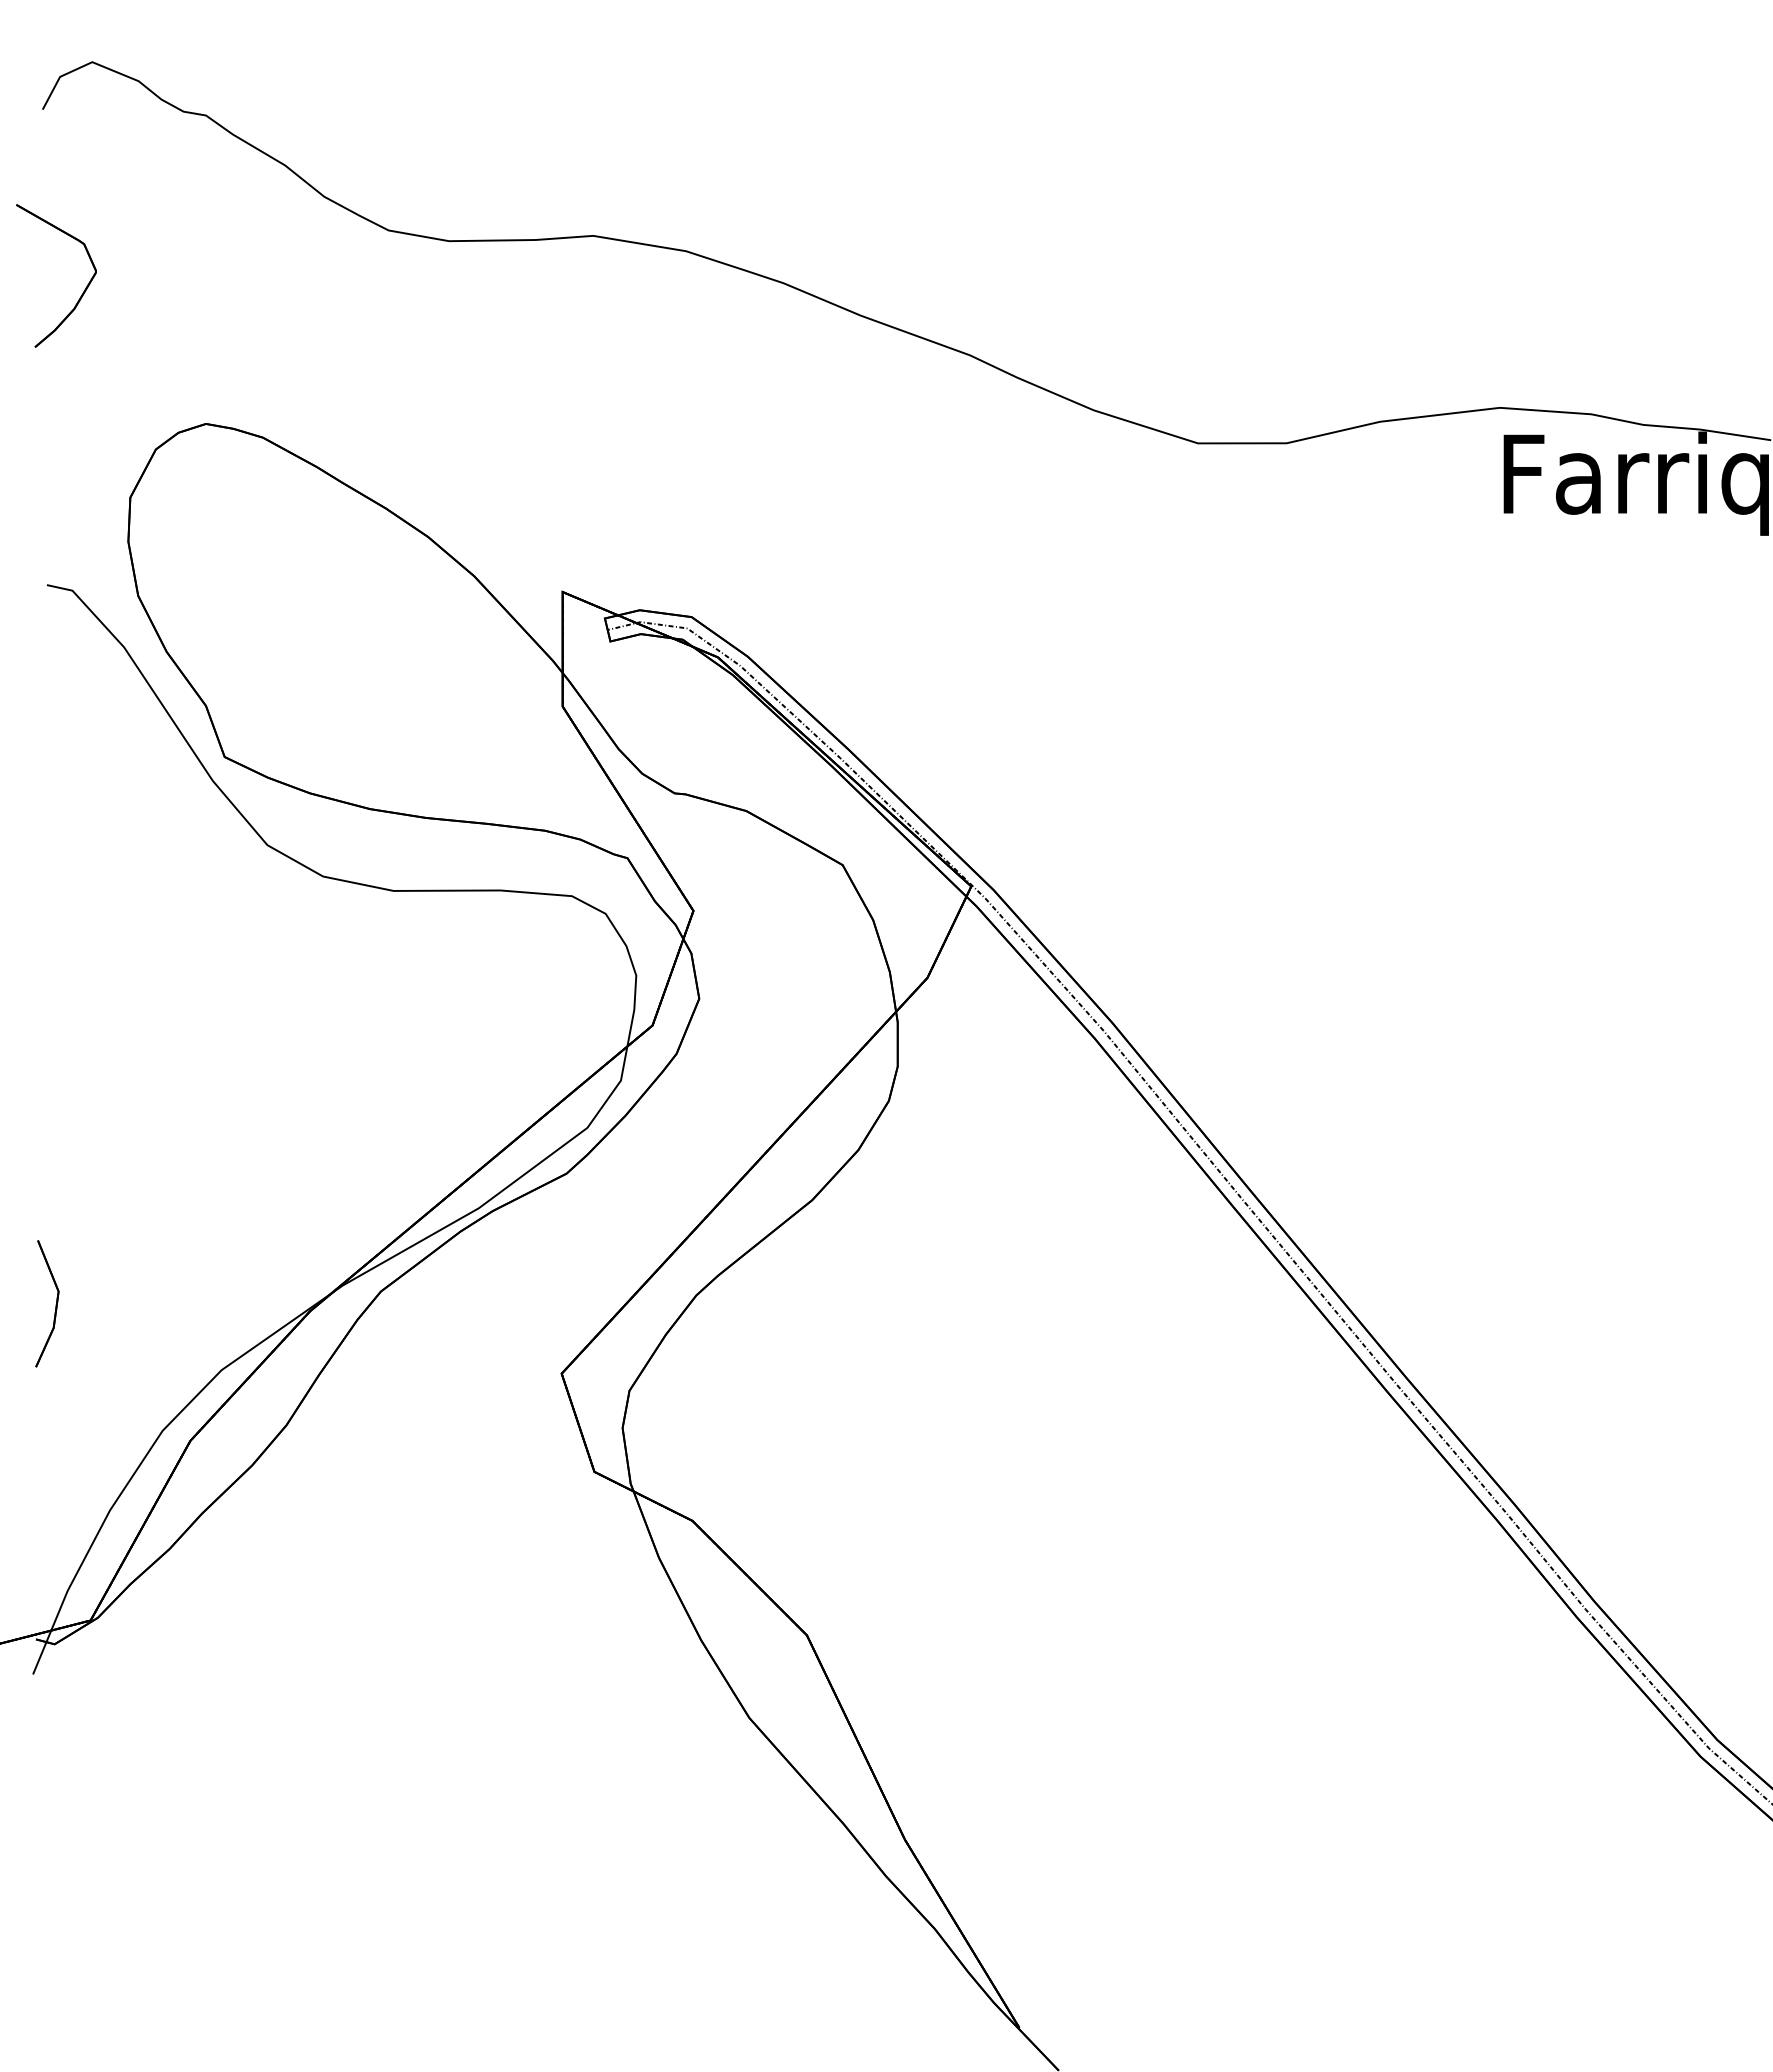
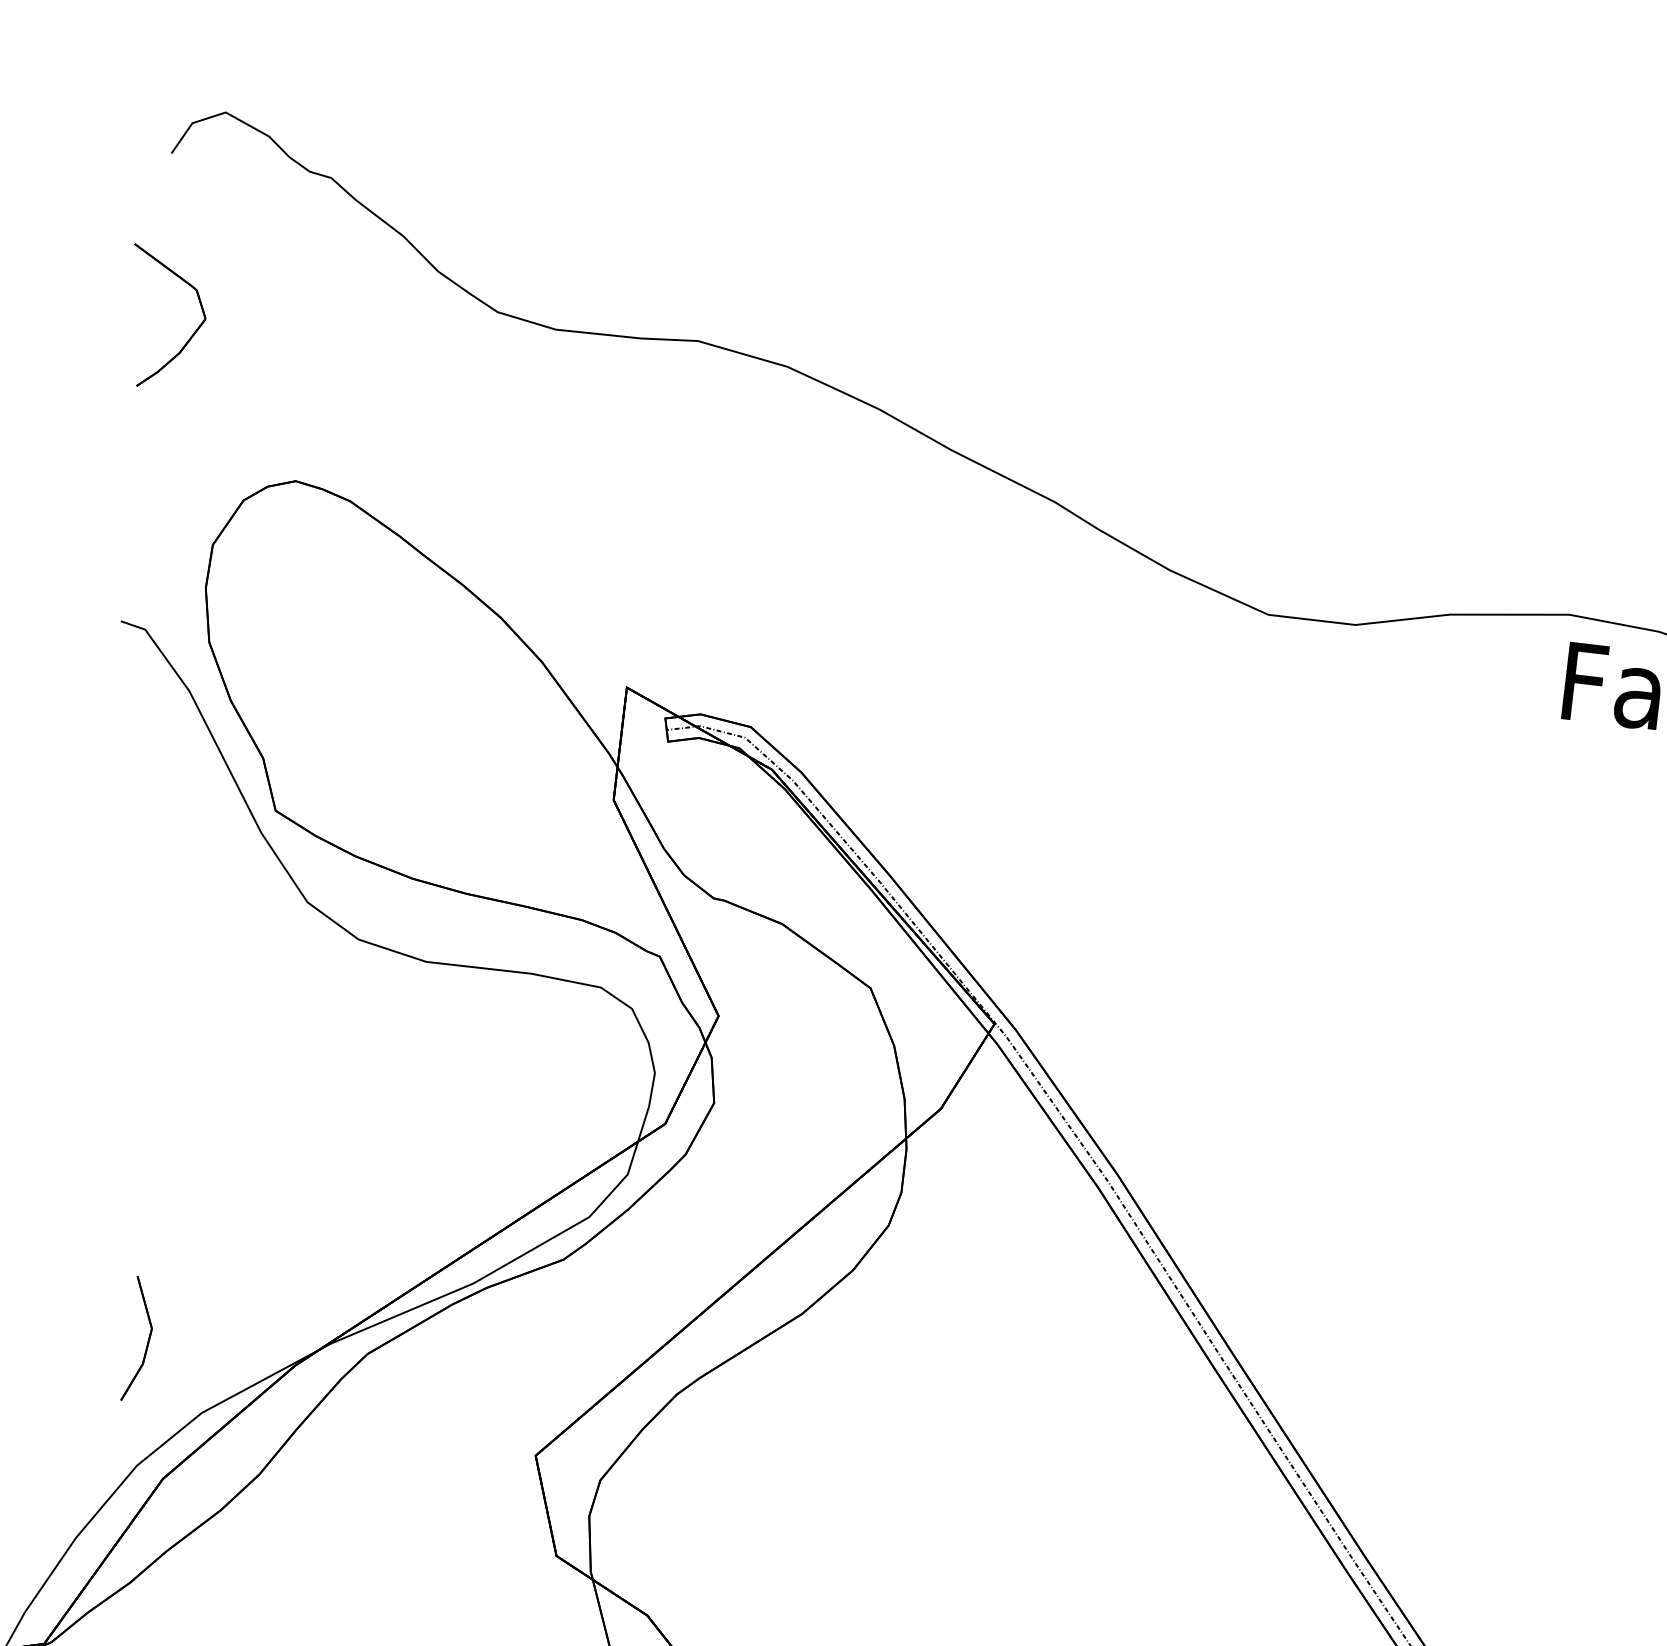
part: (55, 1304) -> (147, 1341), moved

